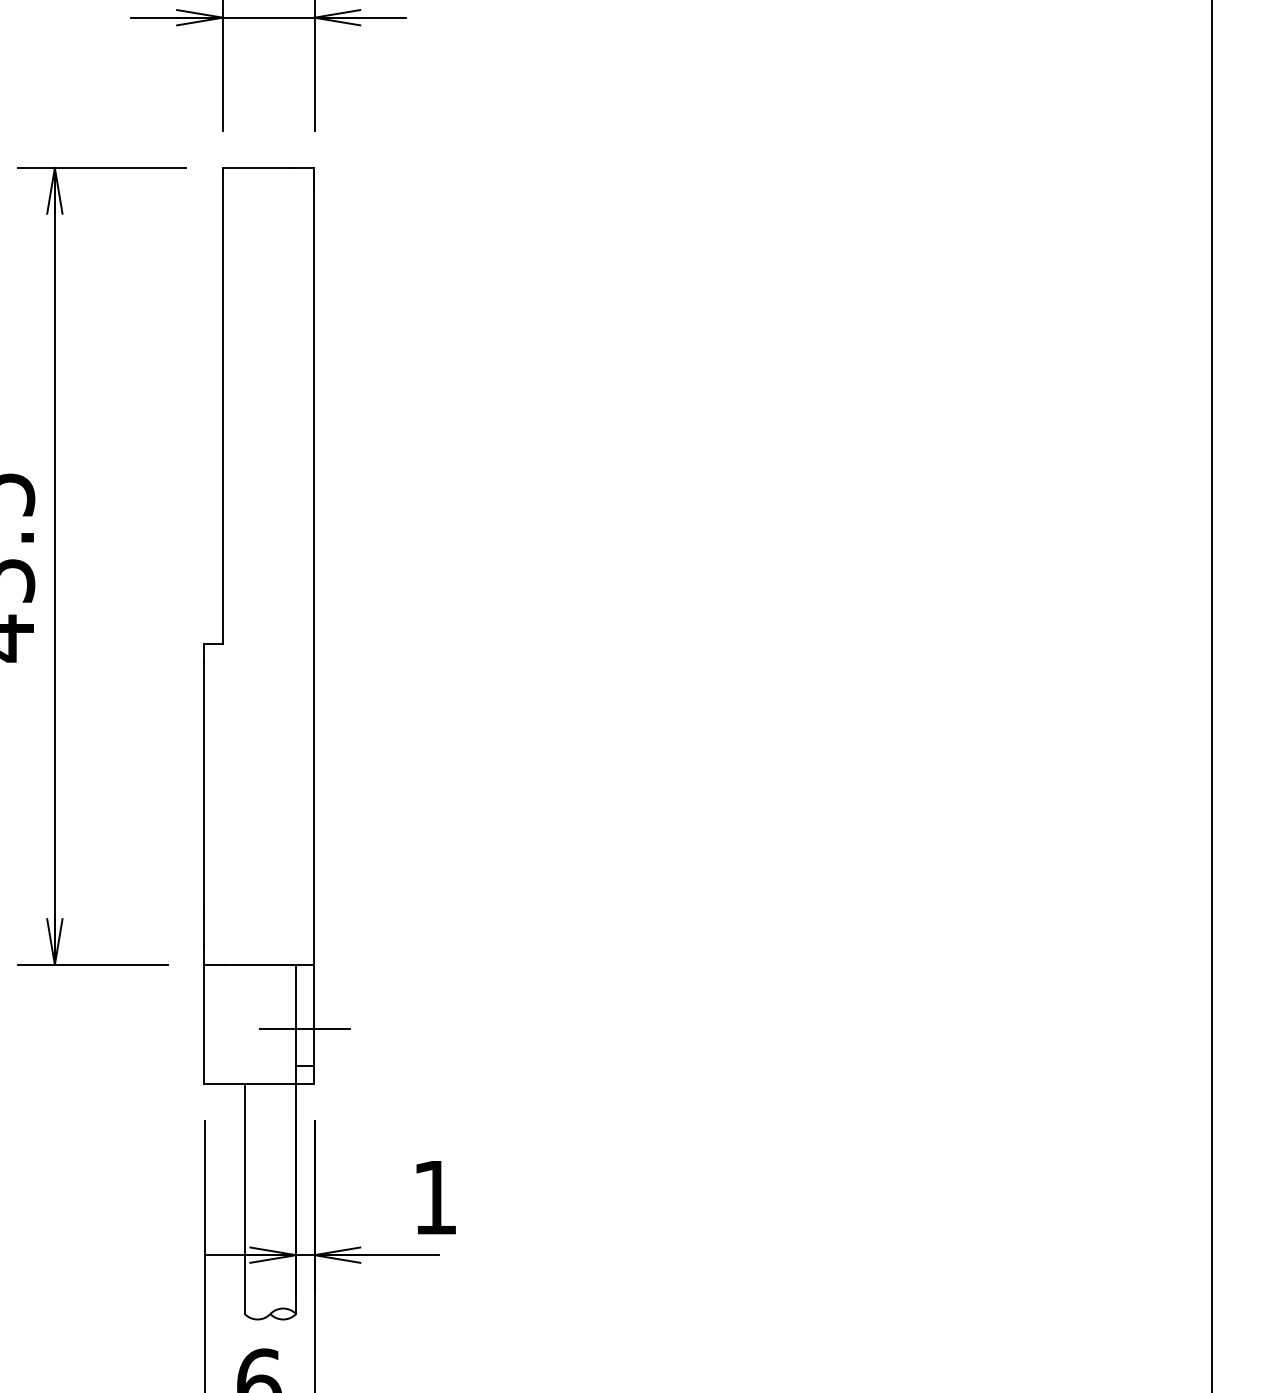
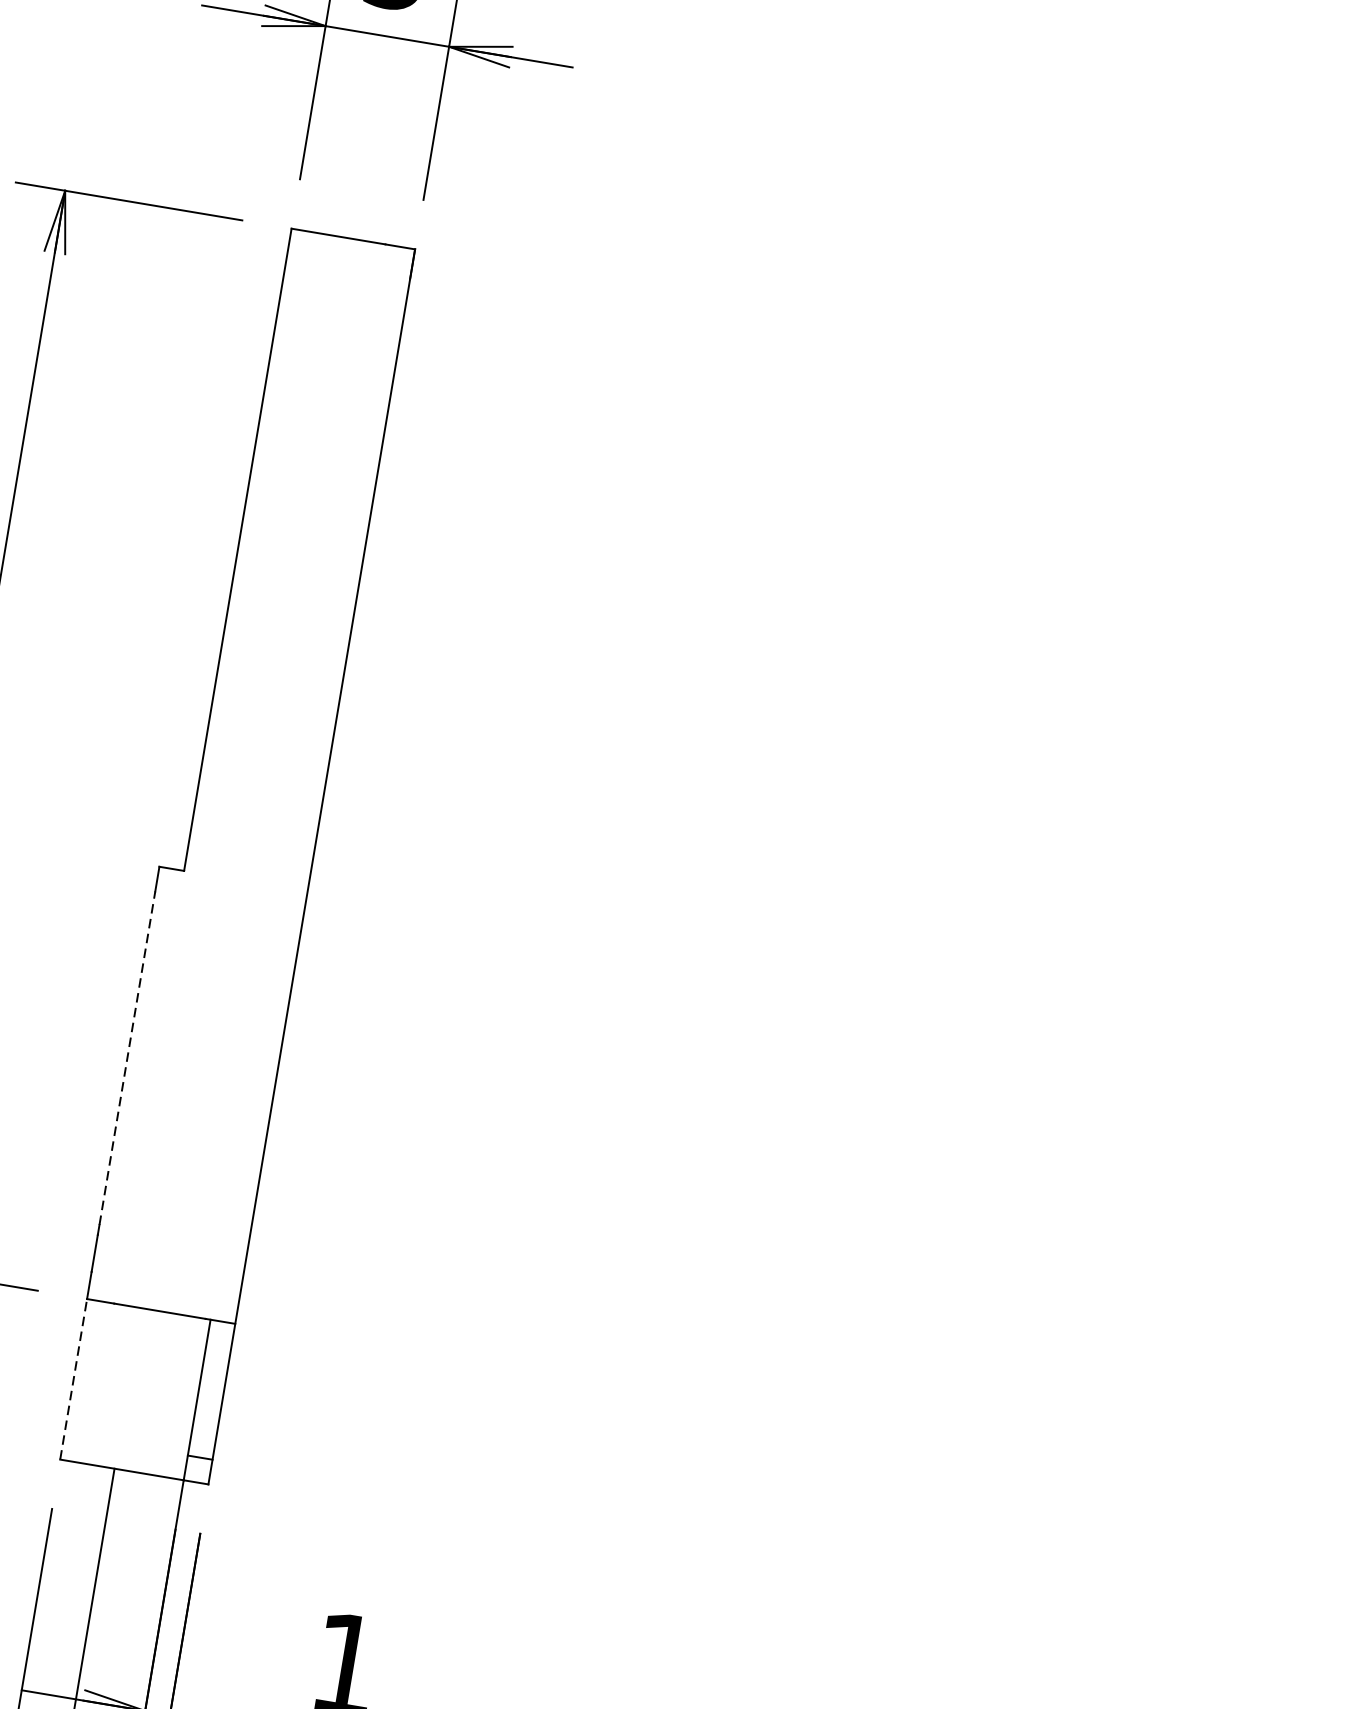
line: (204, 786) -> (127, 1058), solid -> dashed
line: (204, 1024) -> (73, 1379), solid -> dashed
line: (305, 1029) -> (208, 1408), removed

